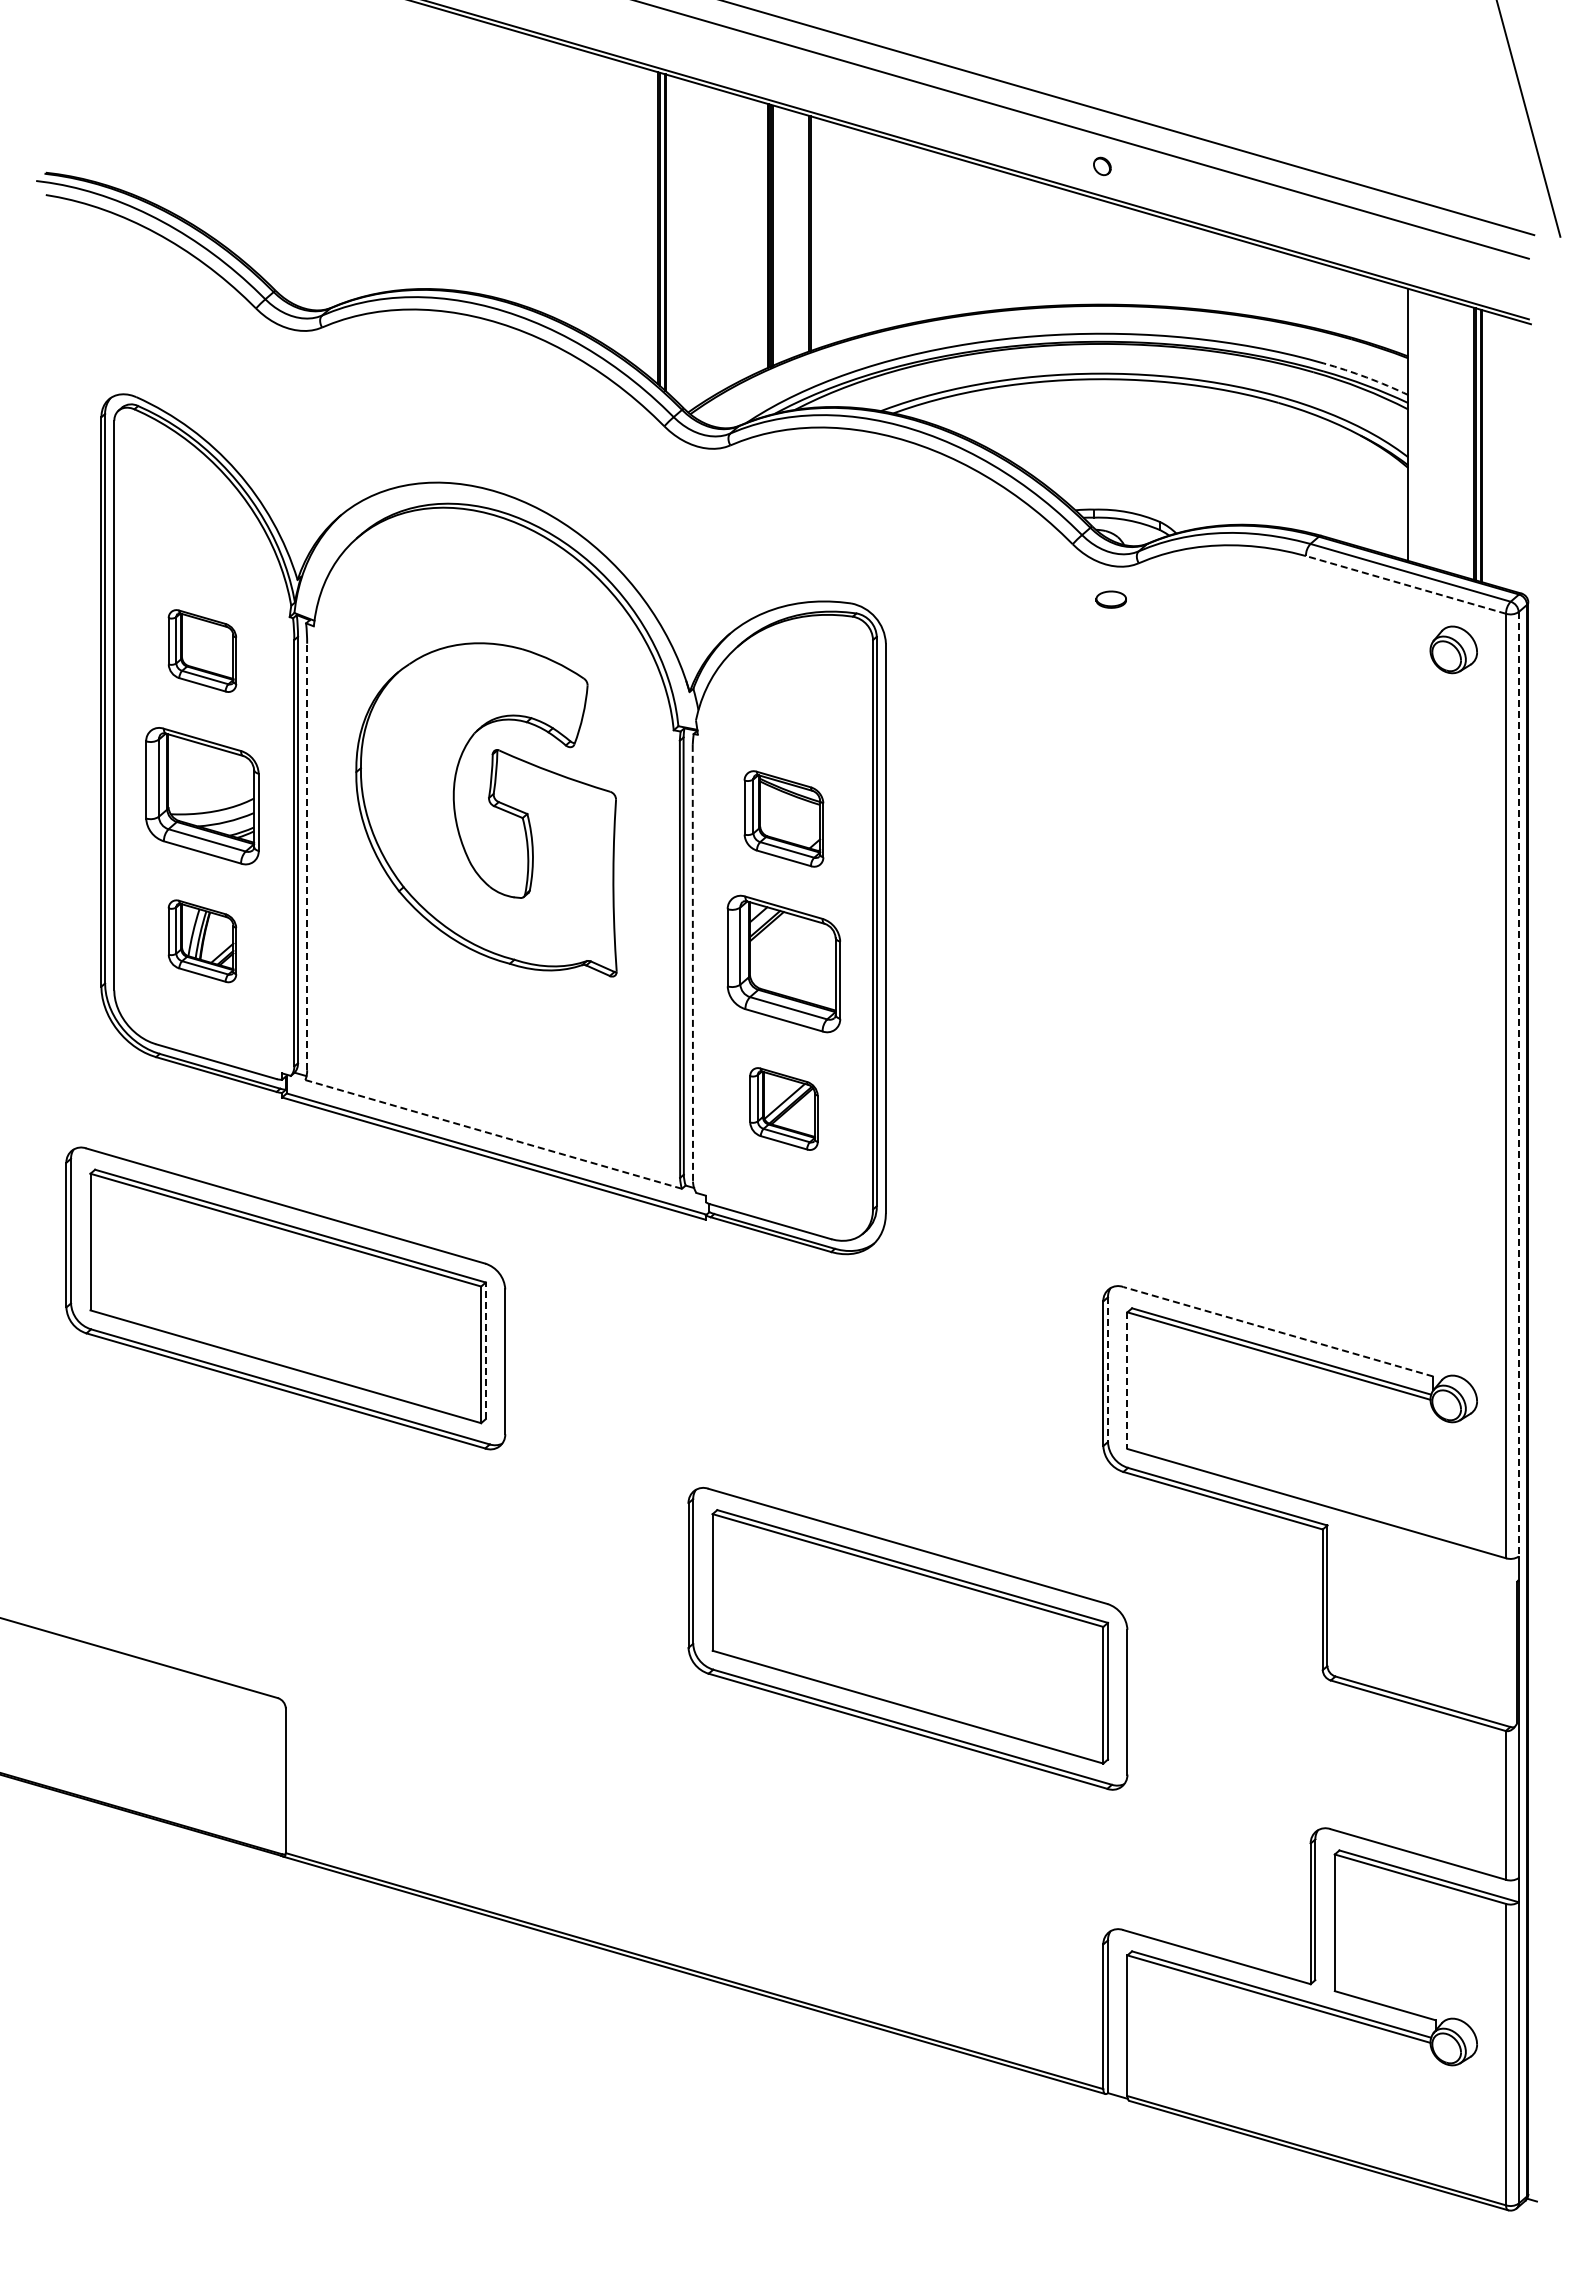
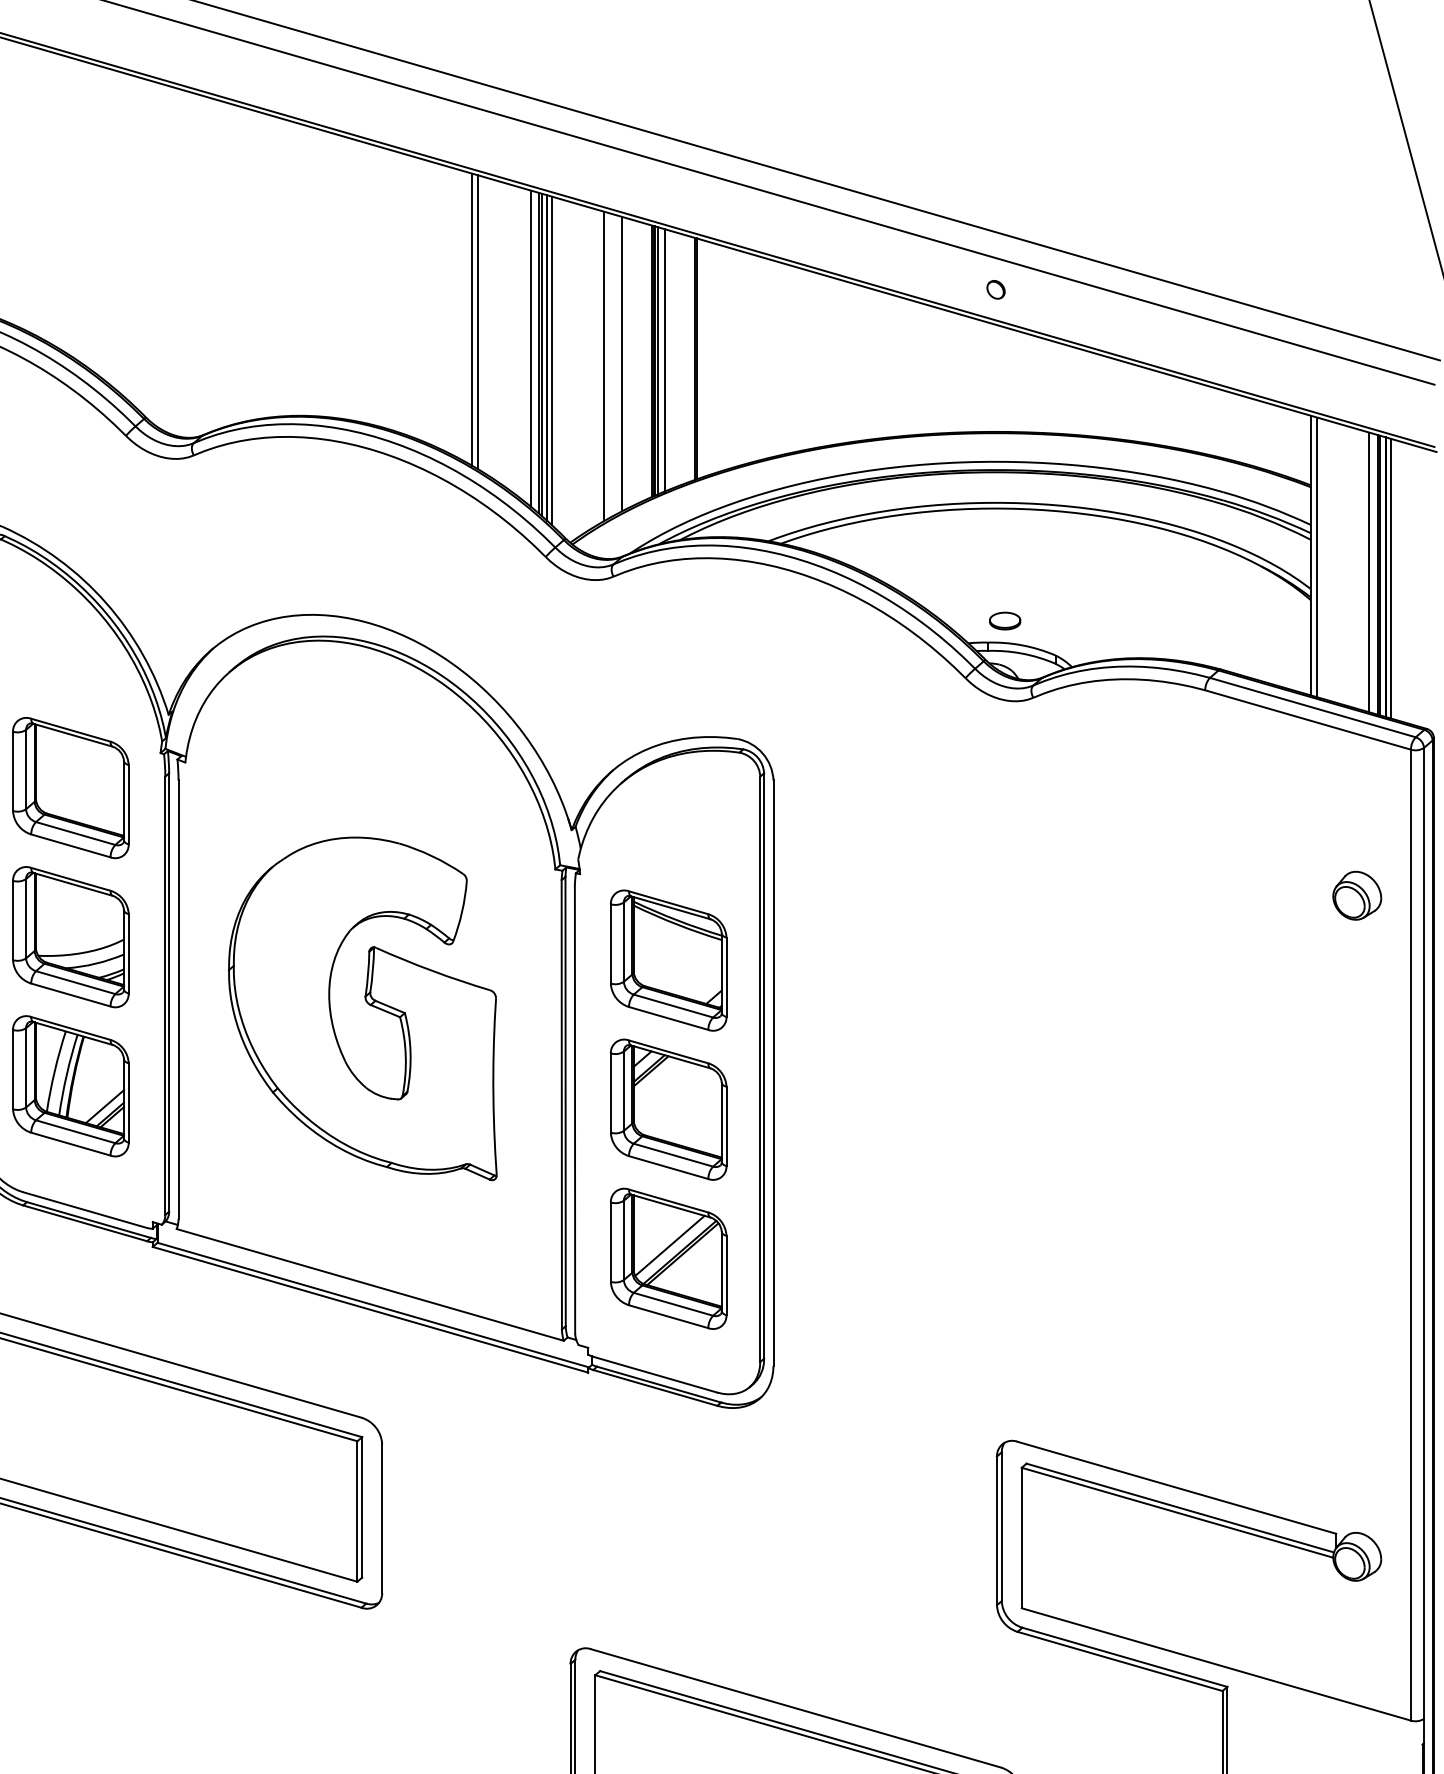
line: (592, 195) -> (471, 319), added
line: (598, 198) -> (478, 322), added
line: (649, 223) -> (530, 348), added
line: (780, 234) -> (665, 359), added
line: (670, 235) -> (552, 360), added
line: (738, 238) -> (621, 363), added
line: (721, 240) -> (604, 365), added
arc: (1366, 377) -> (1267, 506), dashed -> solid
line: (1414, 426) -> (1316, 557), added
line: (1465, 441) -> (1369, 572), added
line: (1486, 447) -> (1390, 578), added
line: (1405, 584) -> (1307, 719), dashed -> solid
part: (1110, 599) -> (1004, 620), moved
part: (1453, 649) -> (1356, 895), moved
part: (202, 650) -> (70, 787), size x1.67
part: (490, 804) -> (366, 1003), moved
part: (783, 818) -> (668, 960), size x1.43
line: (307, 856) -> (178, 999), dashed -> solid
part: (202, 941) -> (70, 1086), size x1.67
line: (692, 963) -> (574, 1109), dashed -> solid
line: (1518, 1084) -> (1423, 1233), dashed -> solid
part: (783, 1108) -> (668, 1258), size x1.67
line: (494, 1134) -> (371, 1284), dashed -> solid
line: (1277, 1331) -> (1176, 1487), dashed -> solid
line: (485, 1350) -> (361, 1507), dashed -> solid
line: (1107, 1370) -> (1001, 1527), dashed -> solid
line: (1127, 1381) -> (1021, 1538), dashed -> solid

